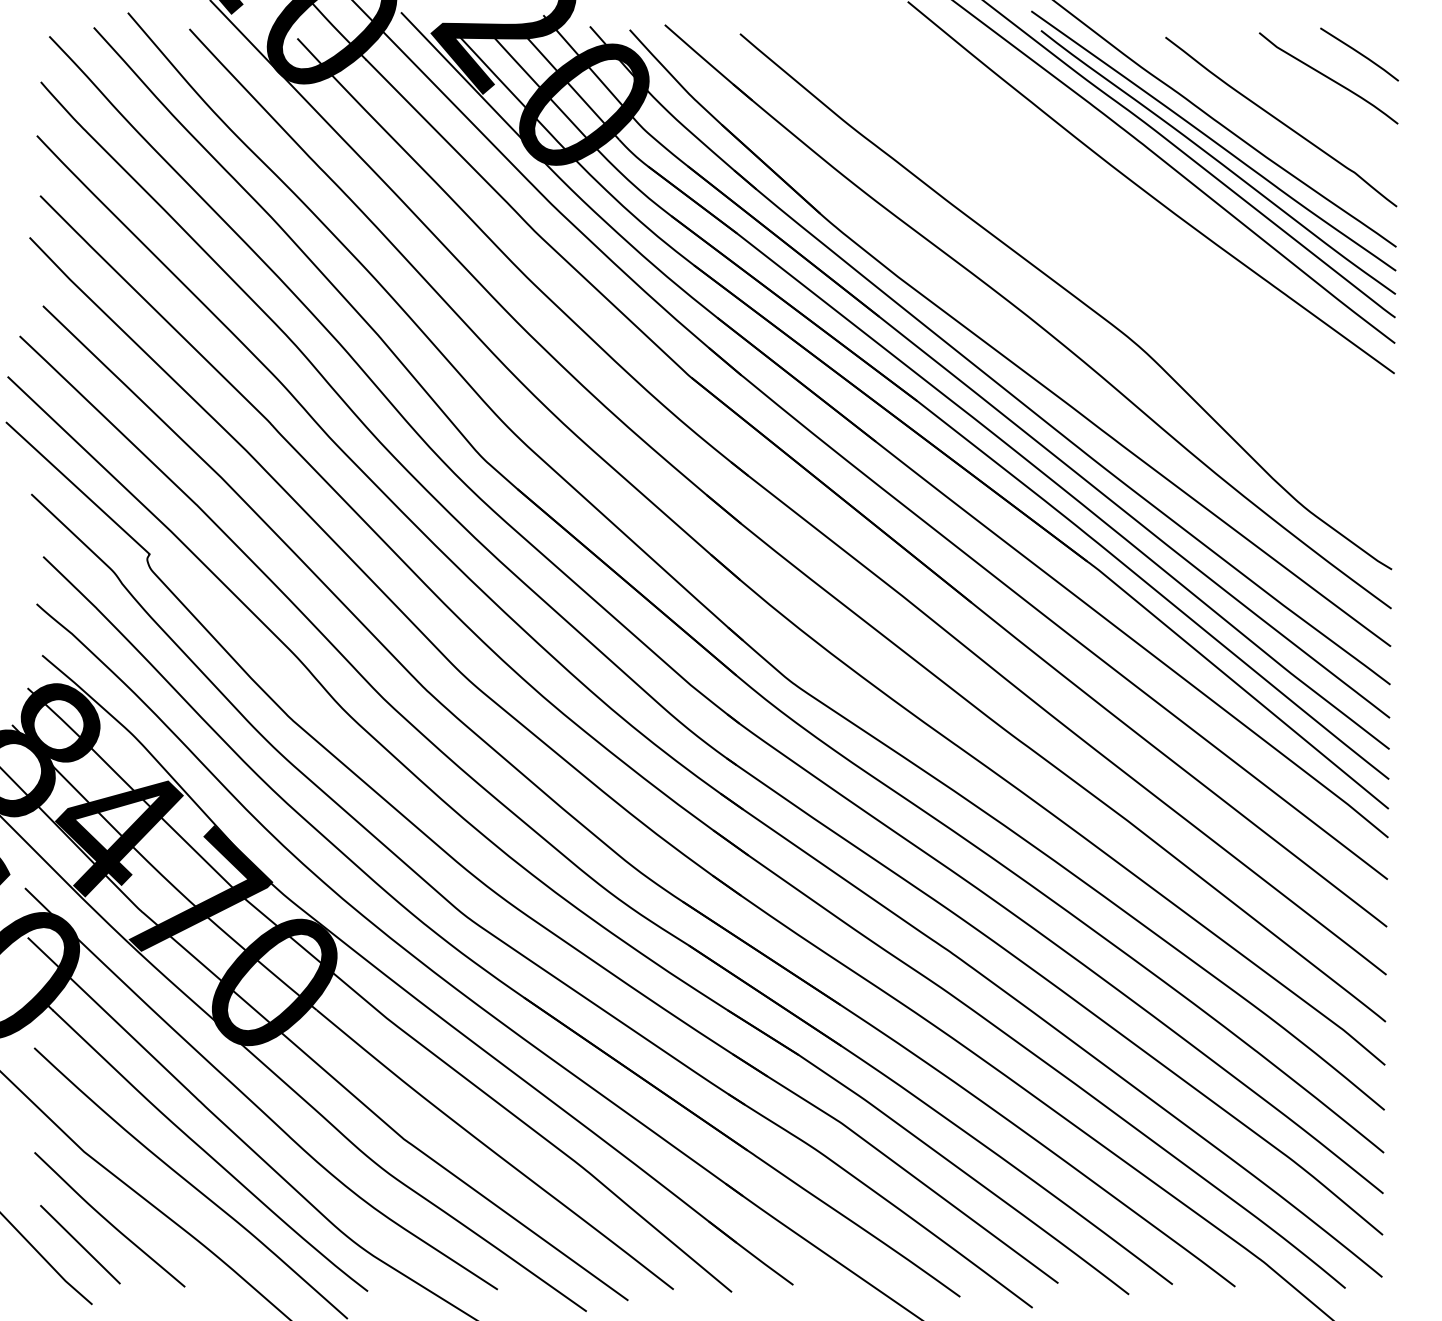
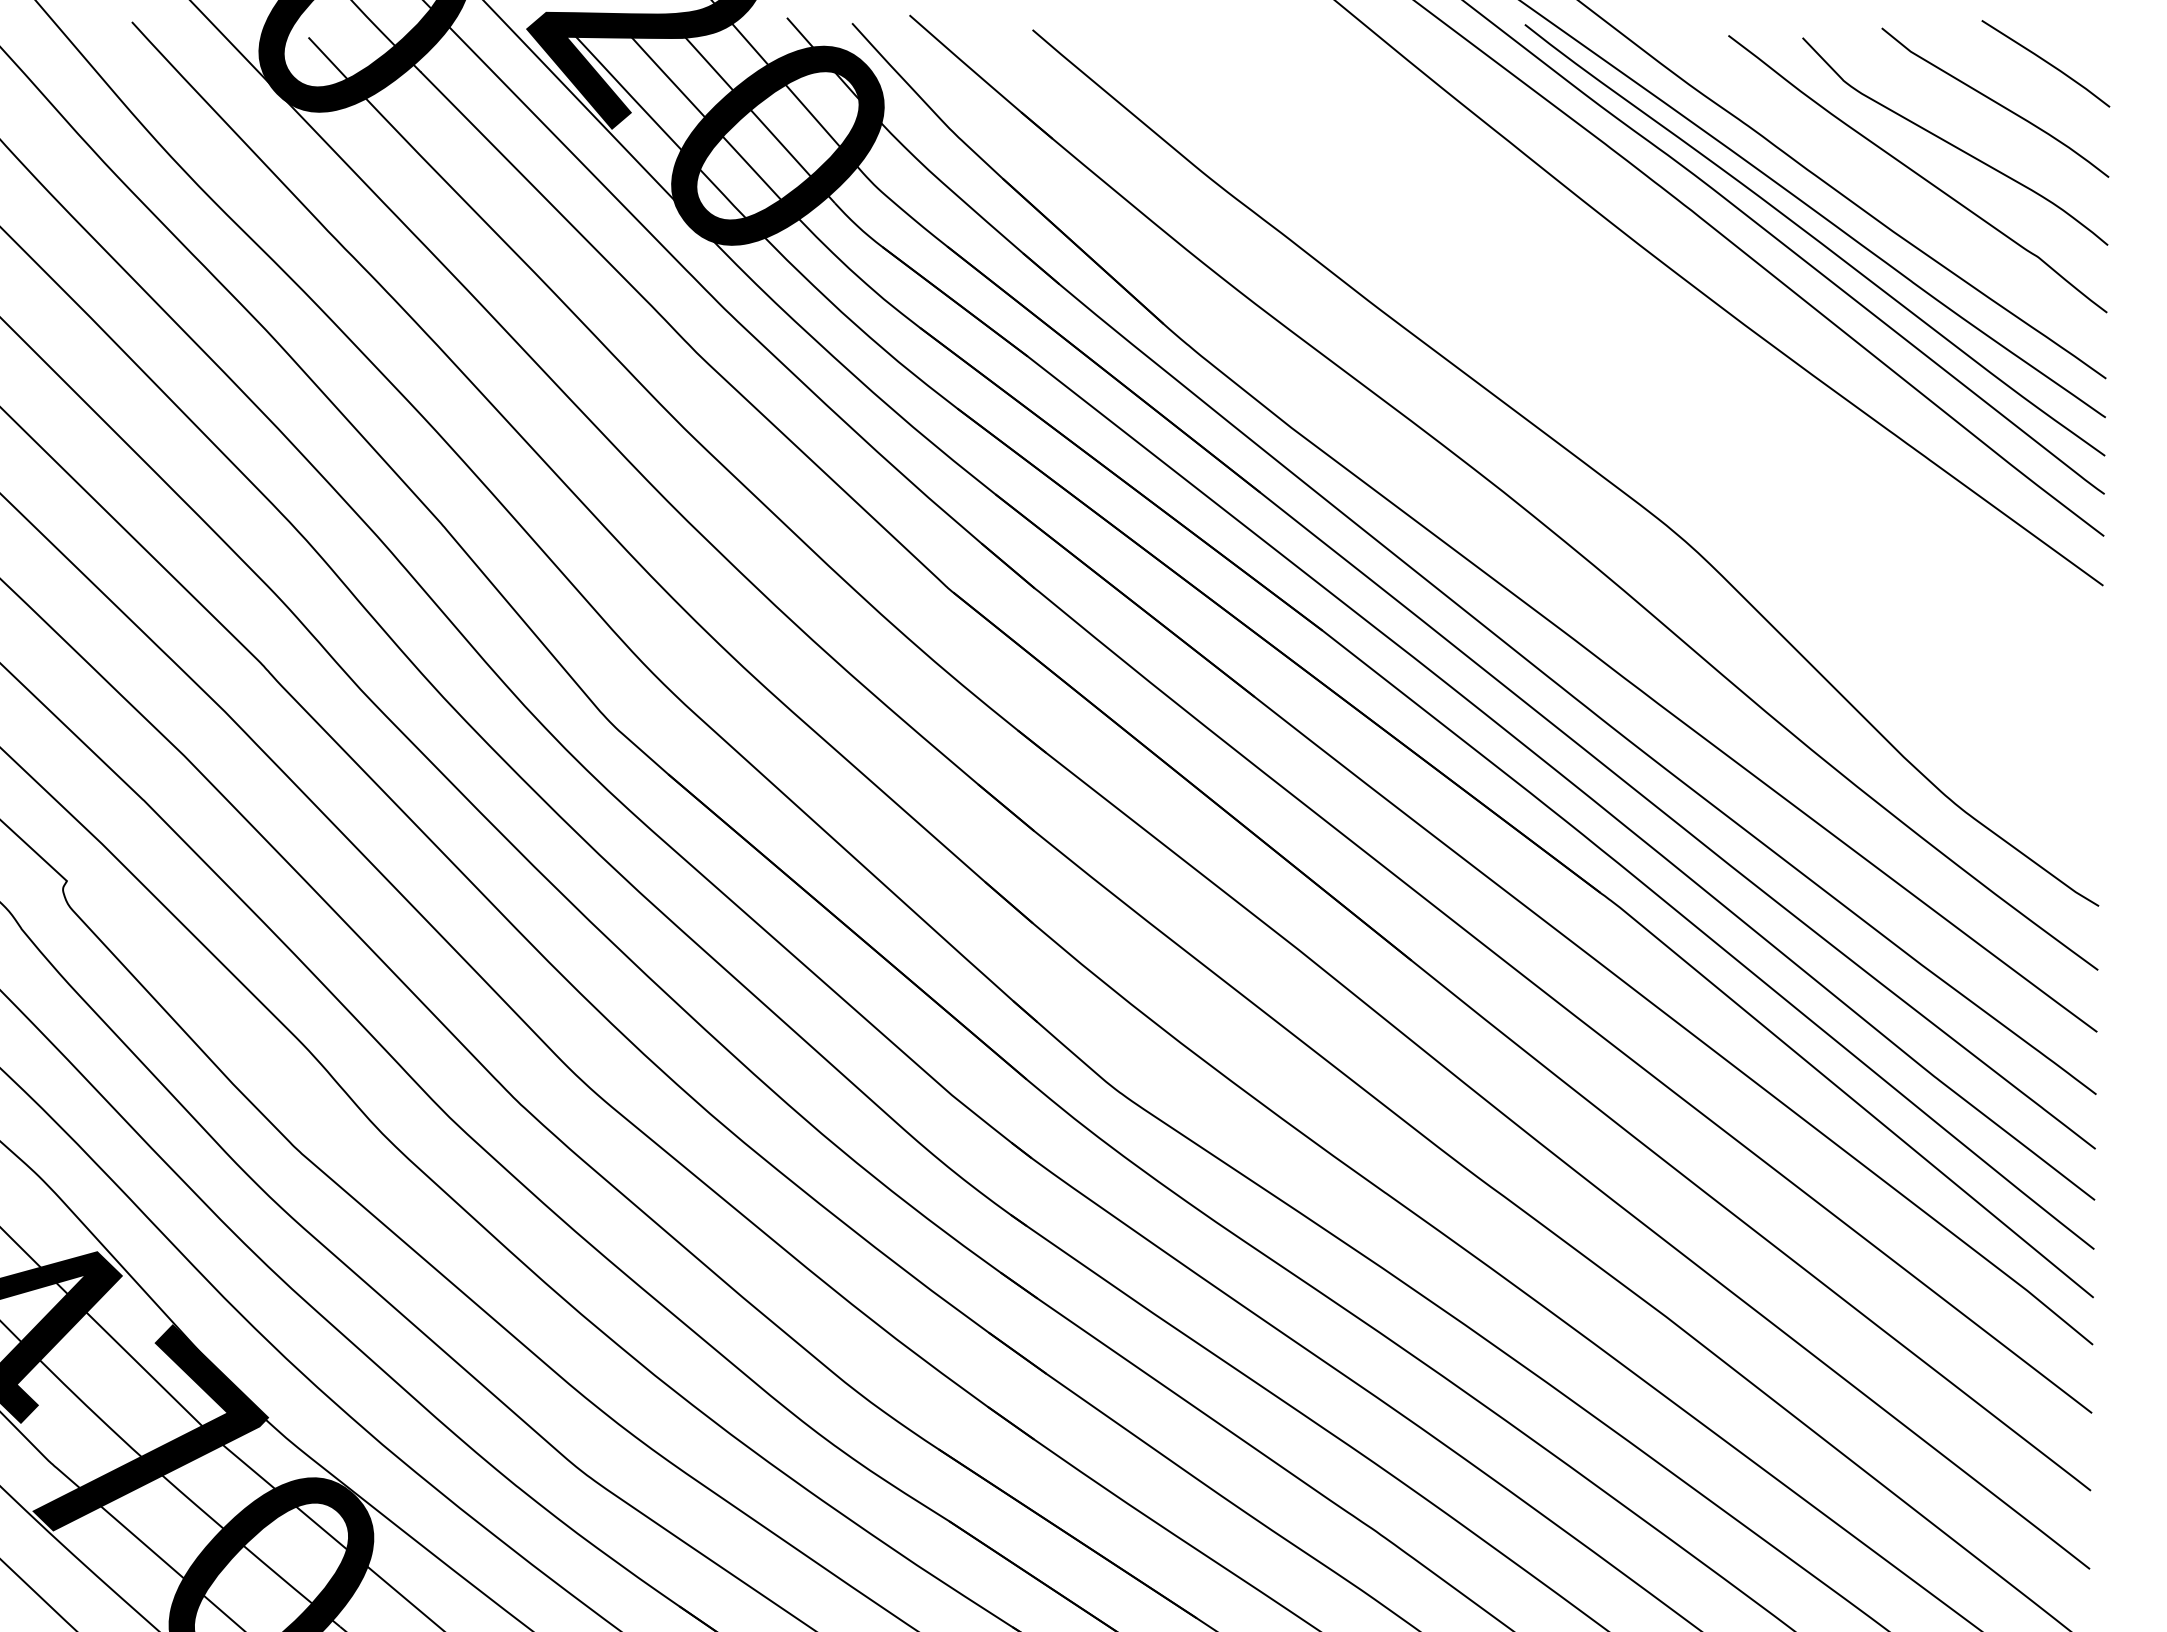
curve: (1303, 103) -> (1954, 143), added

